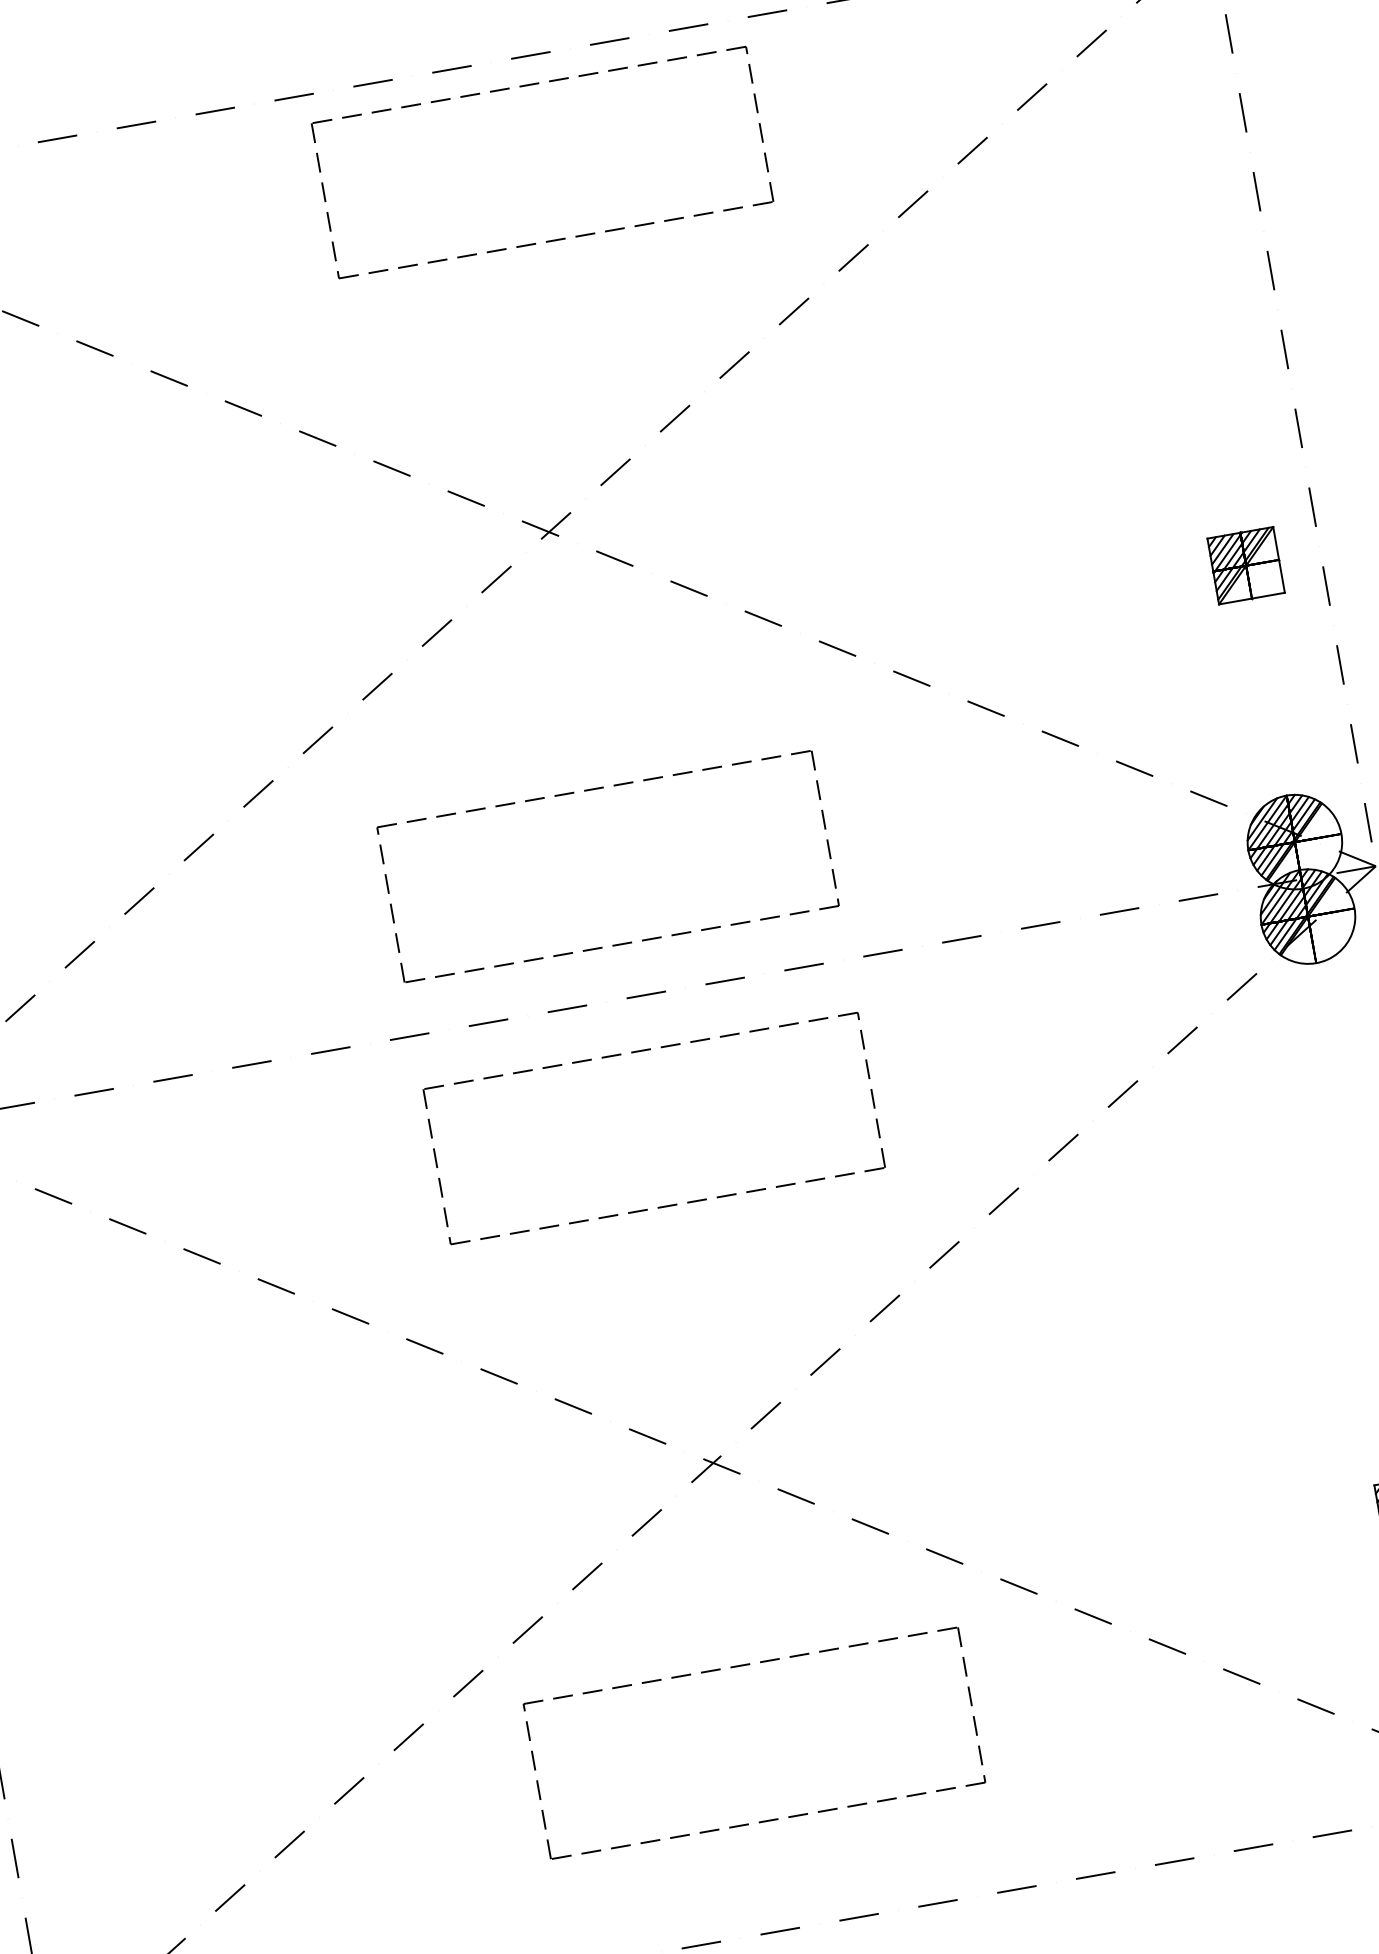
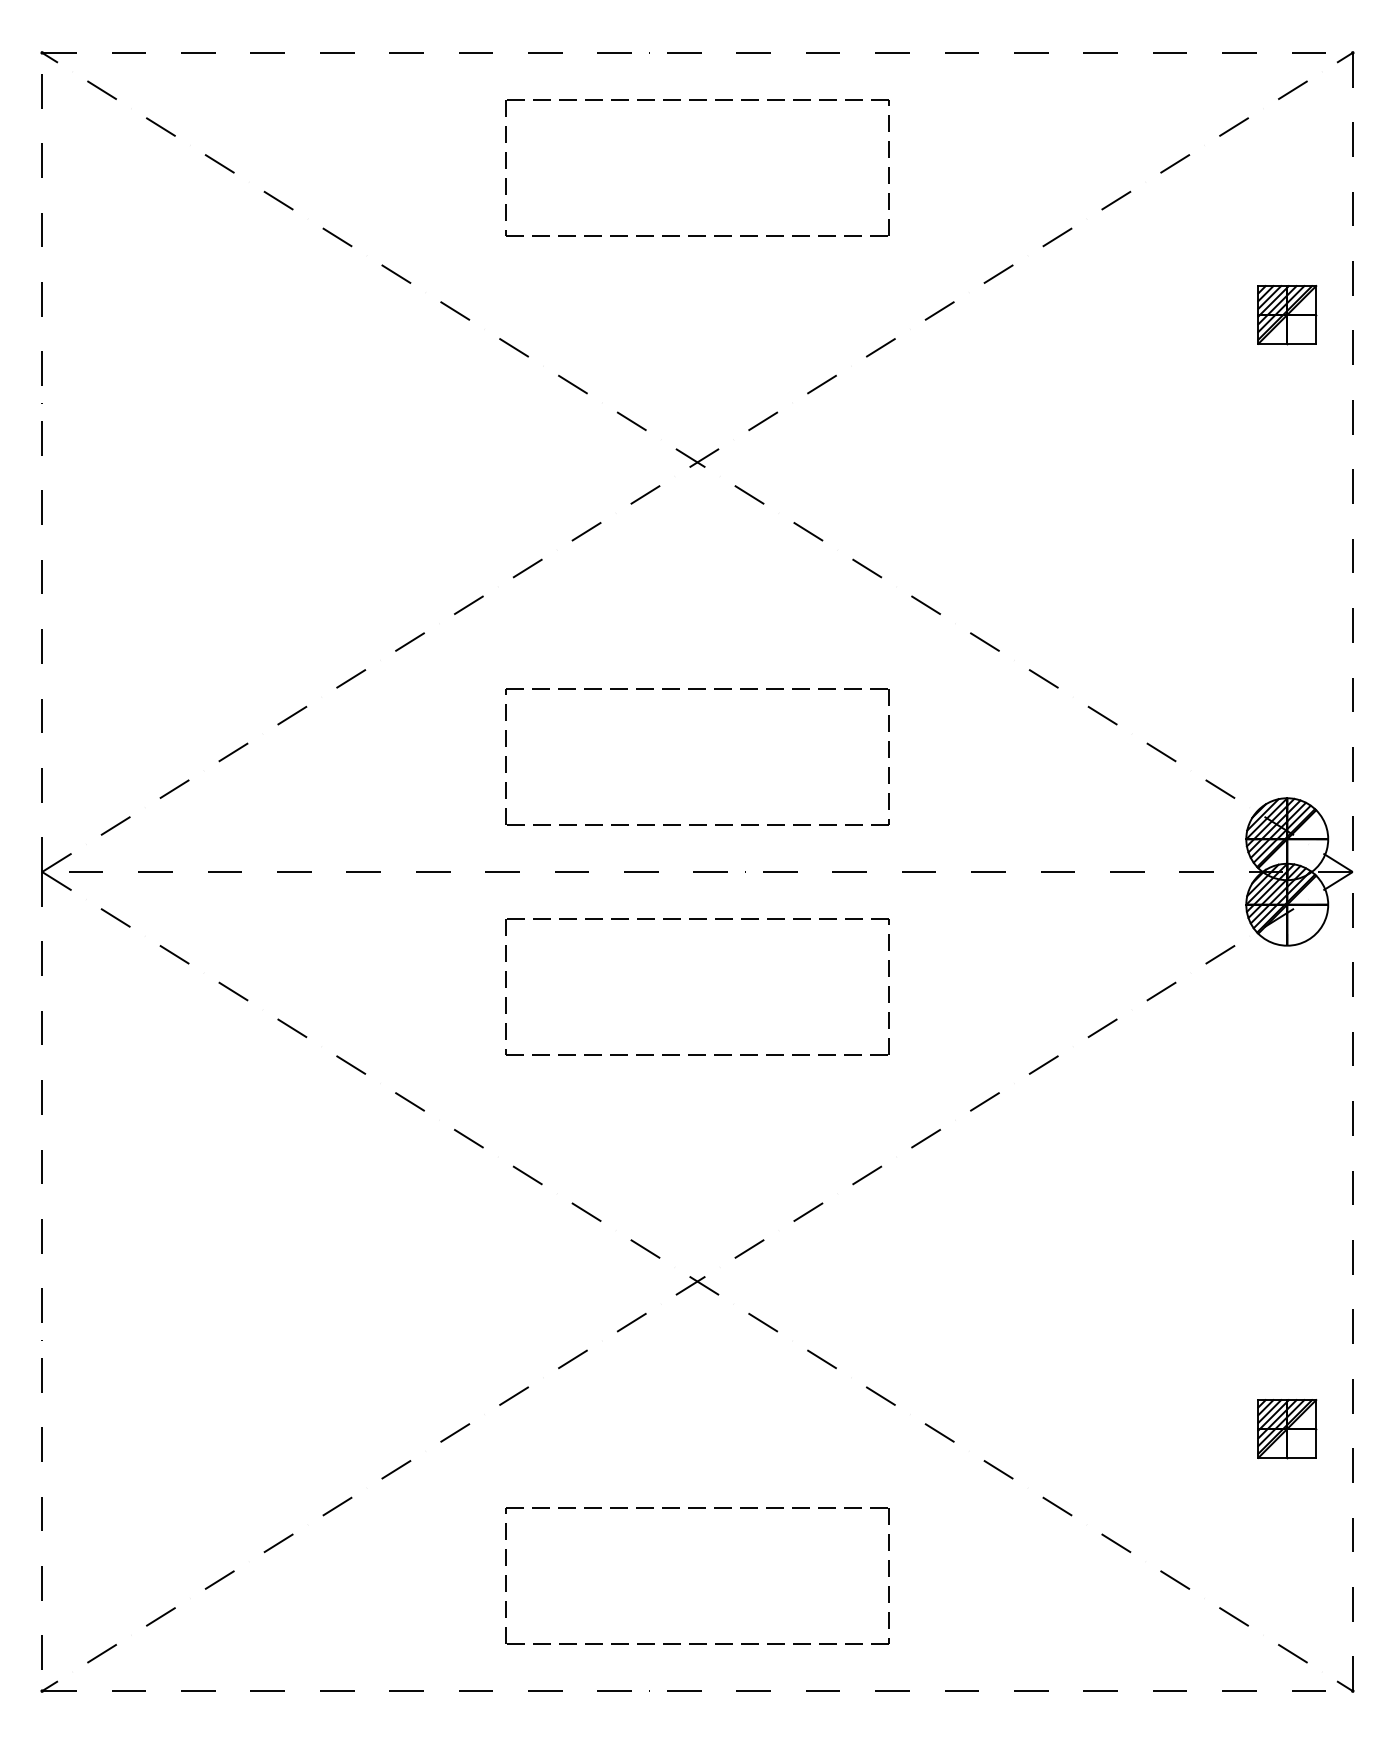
part: (529, 85) -> (697, 100), moved
part: (1246, 566) -> (1287, 315), moved
part: (740, 1666) -> (697, 1508), moved

